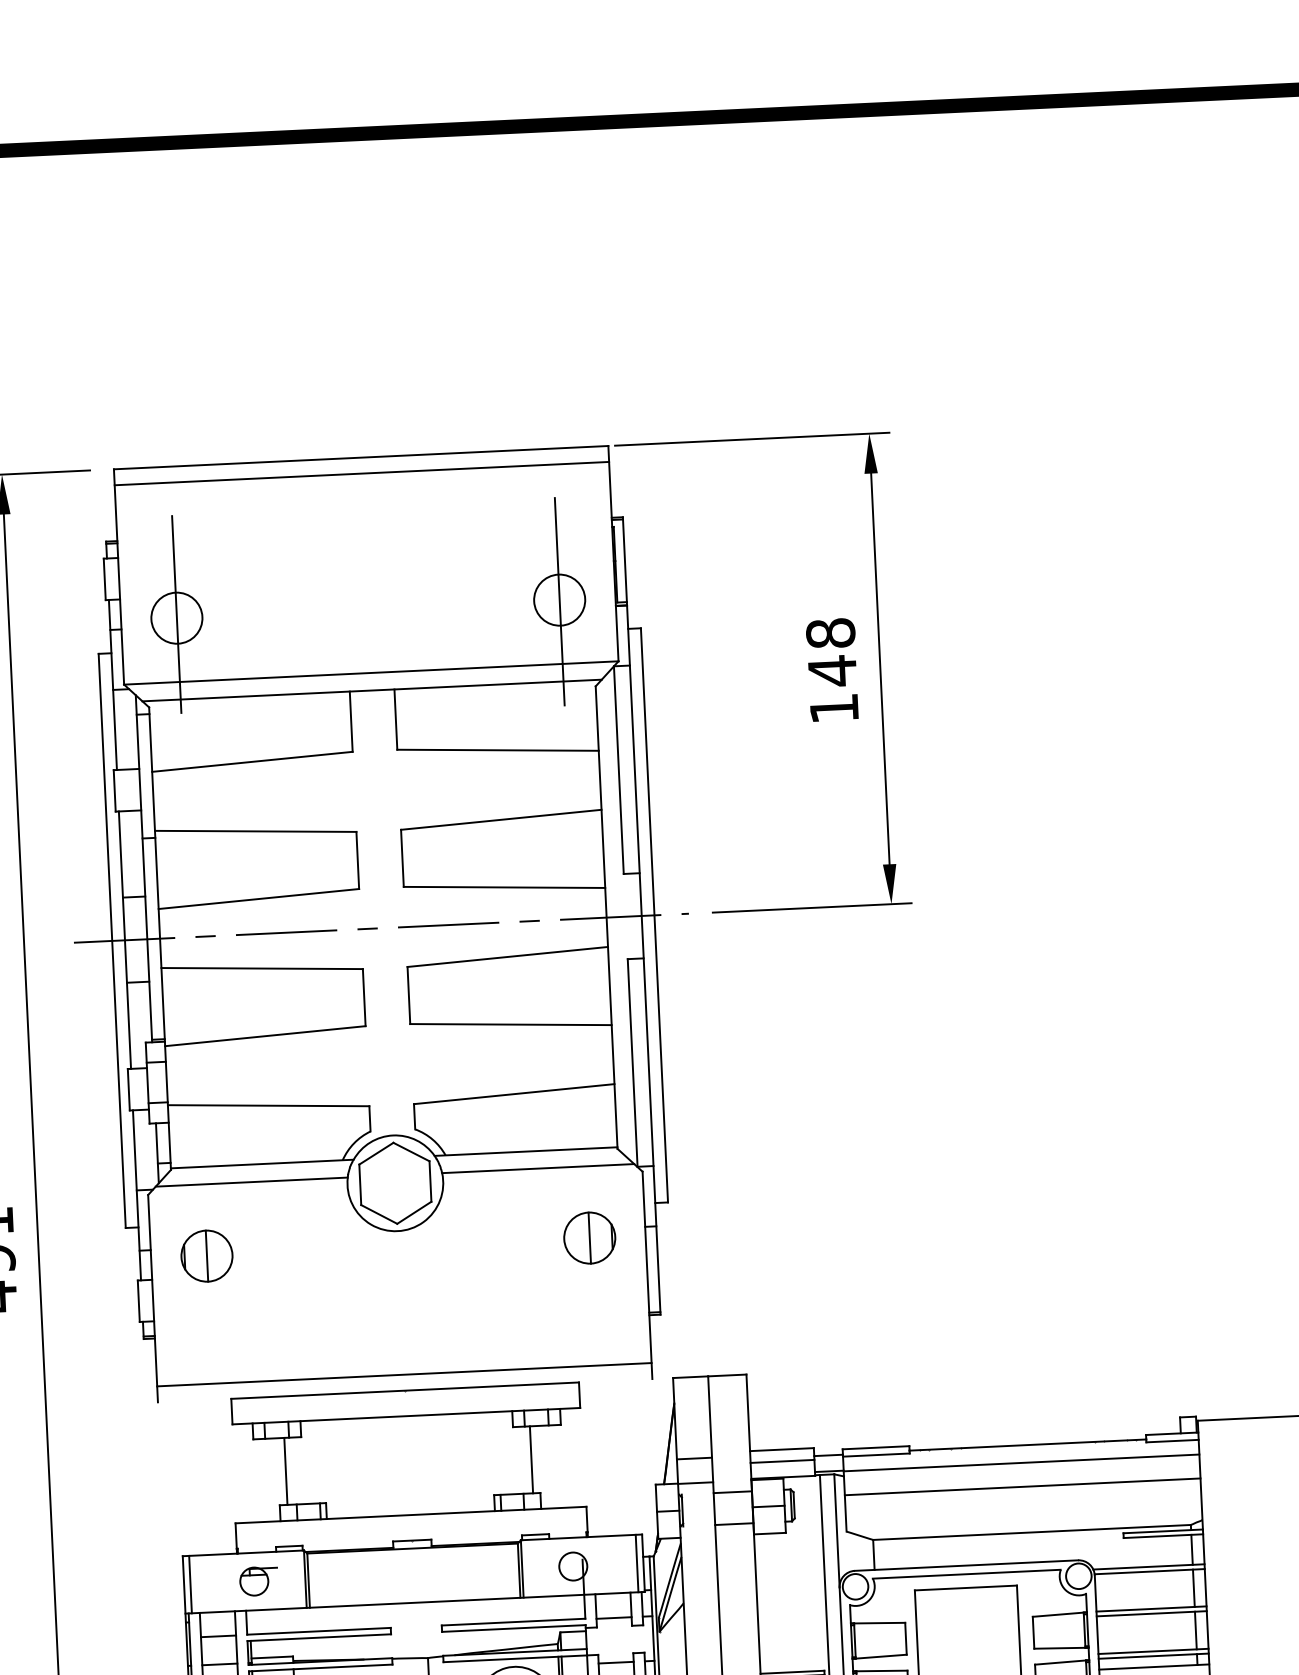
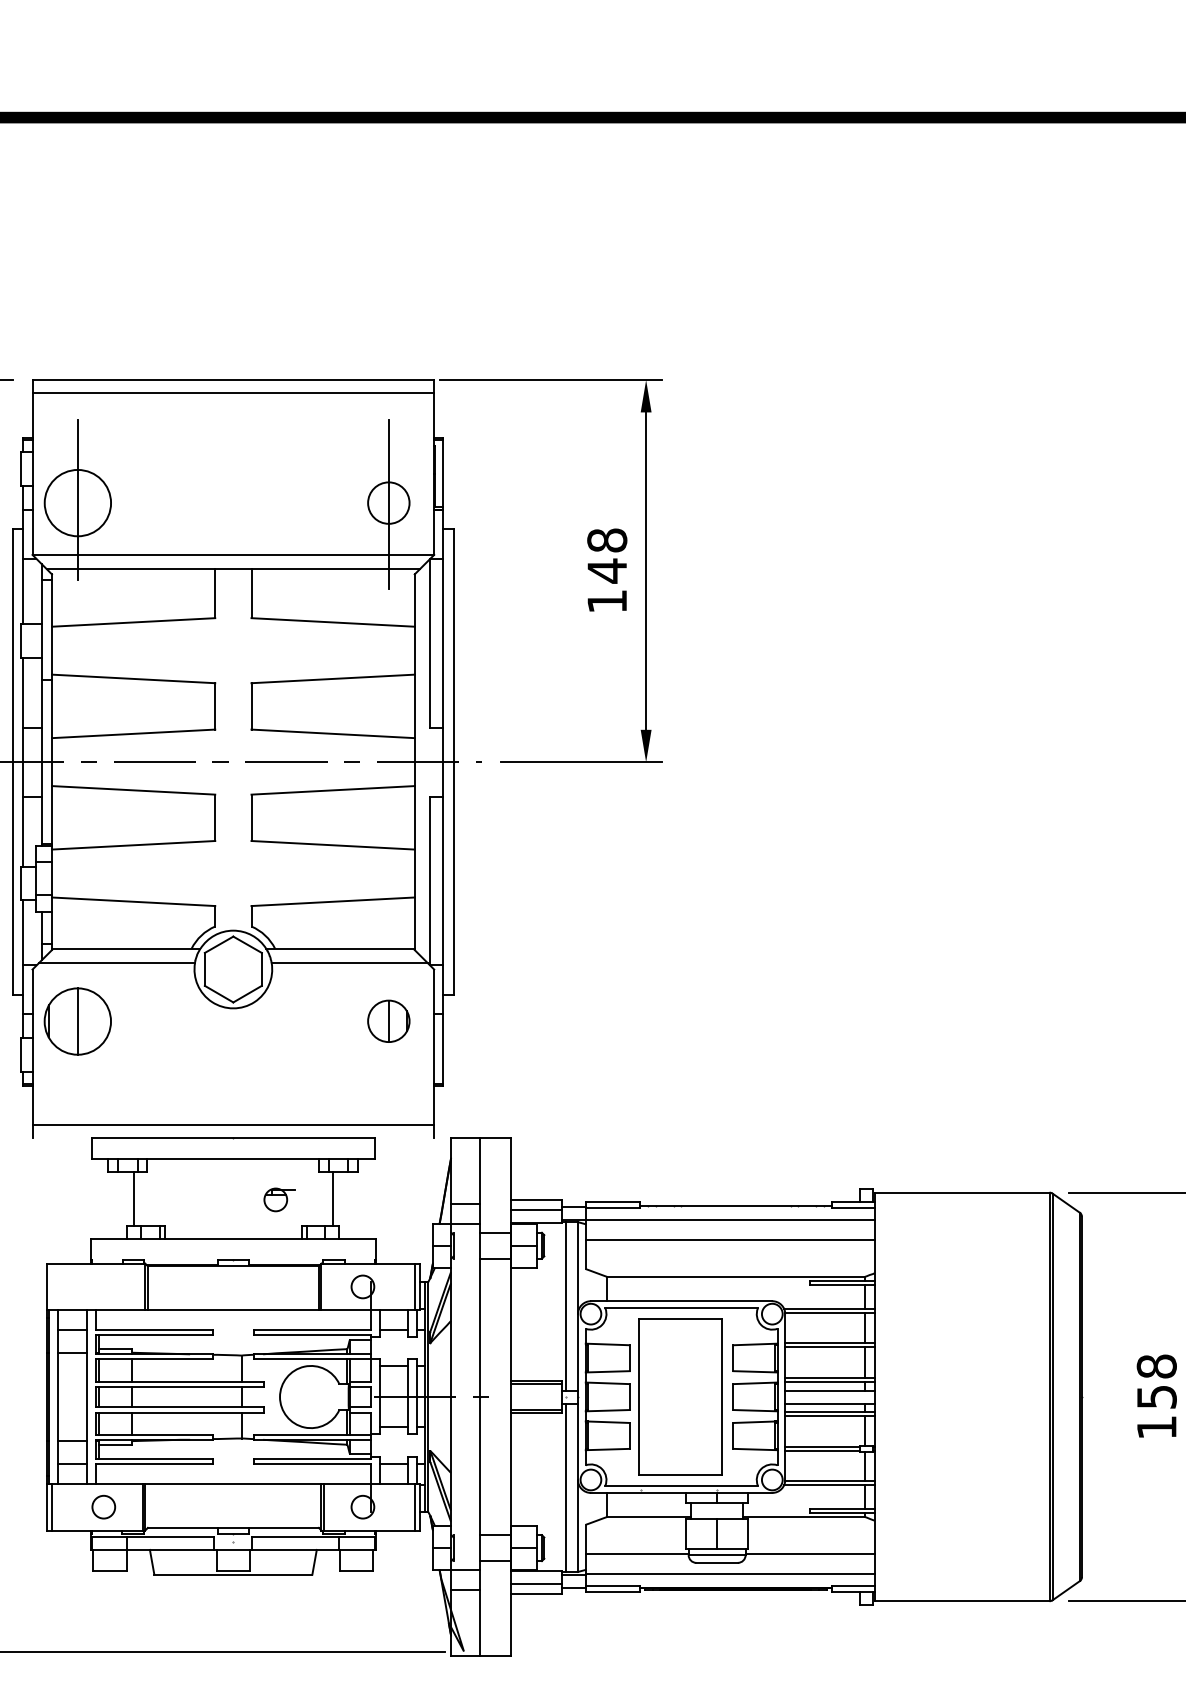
circle: (176, 617) -> (77, 502), size x1.6
part: (206, 1255) -> (77, 1020), size x1.6
part: (258, 1580) -> (279, 1199), moved
line: (189, 1584) -> (51, 1286), removed

